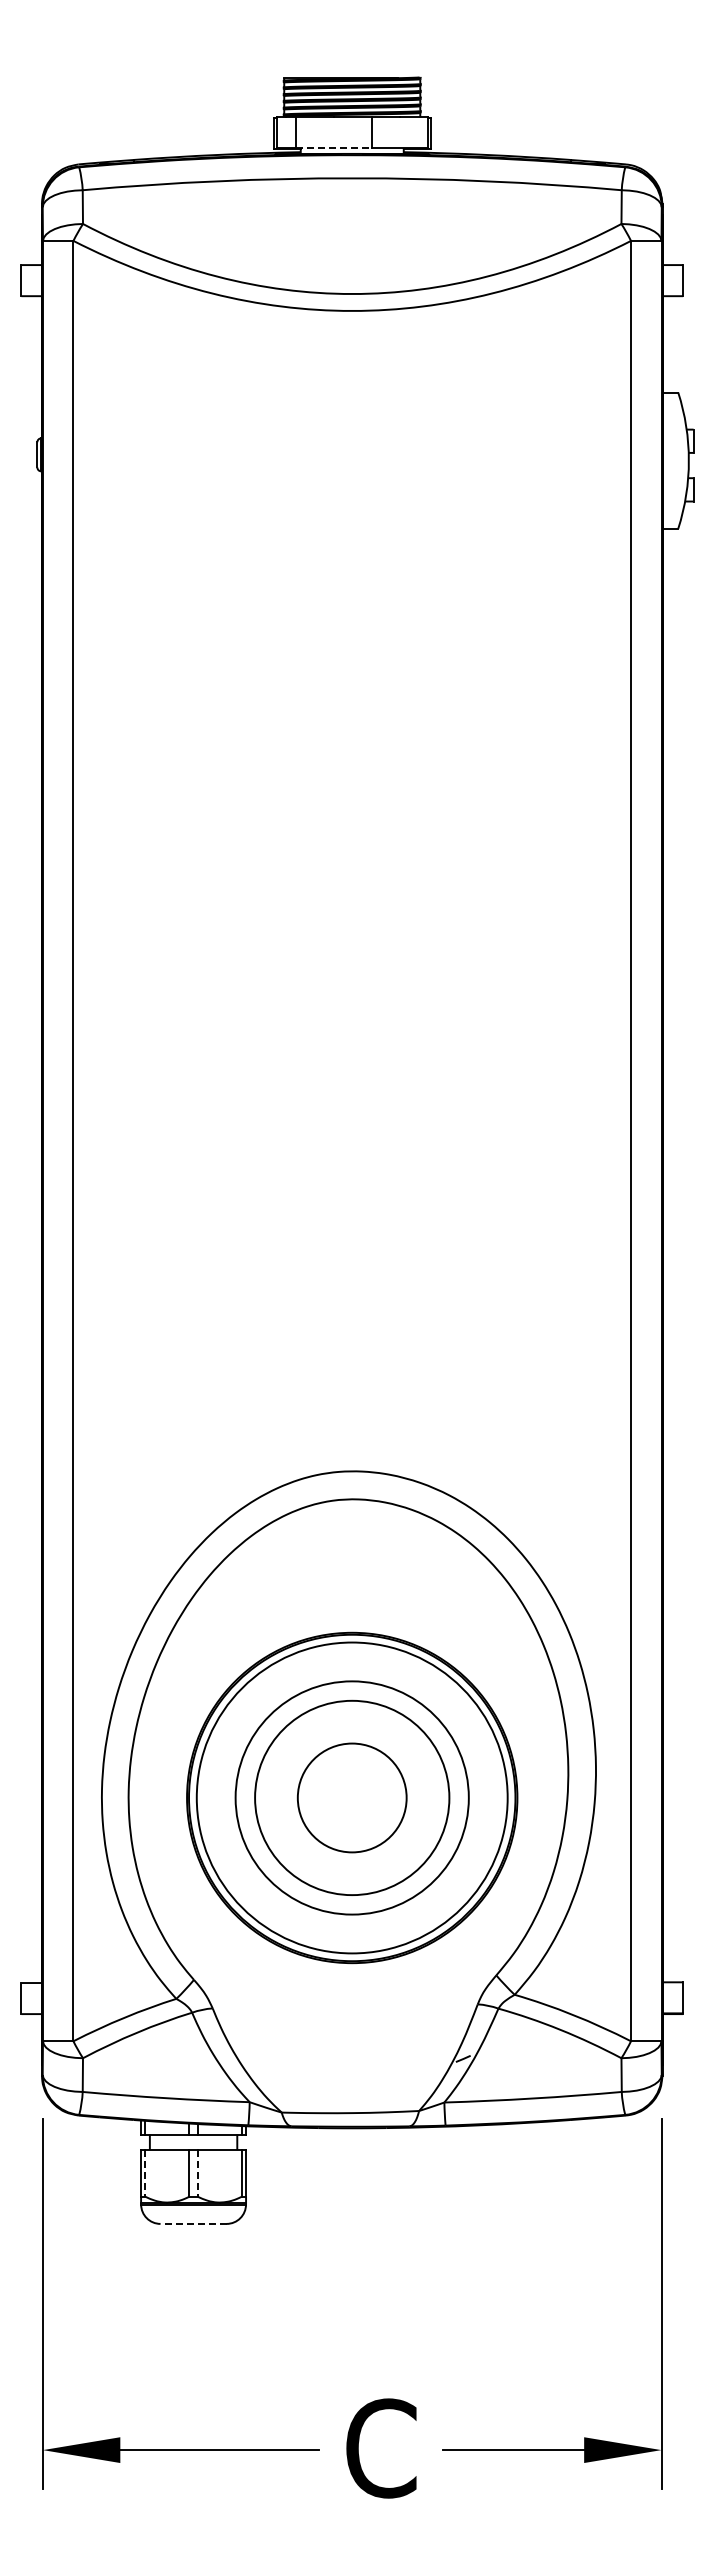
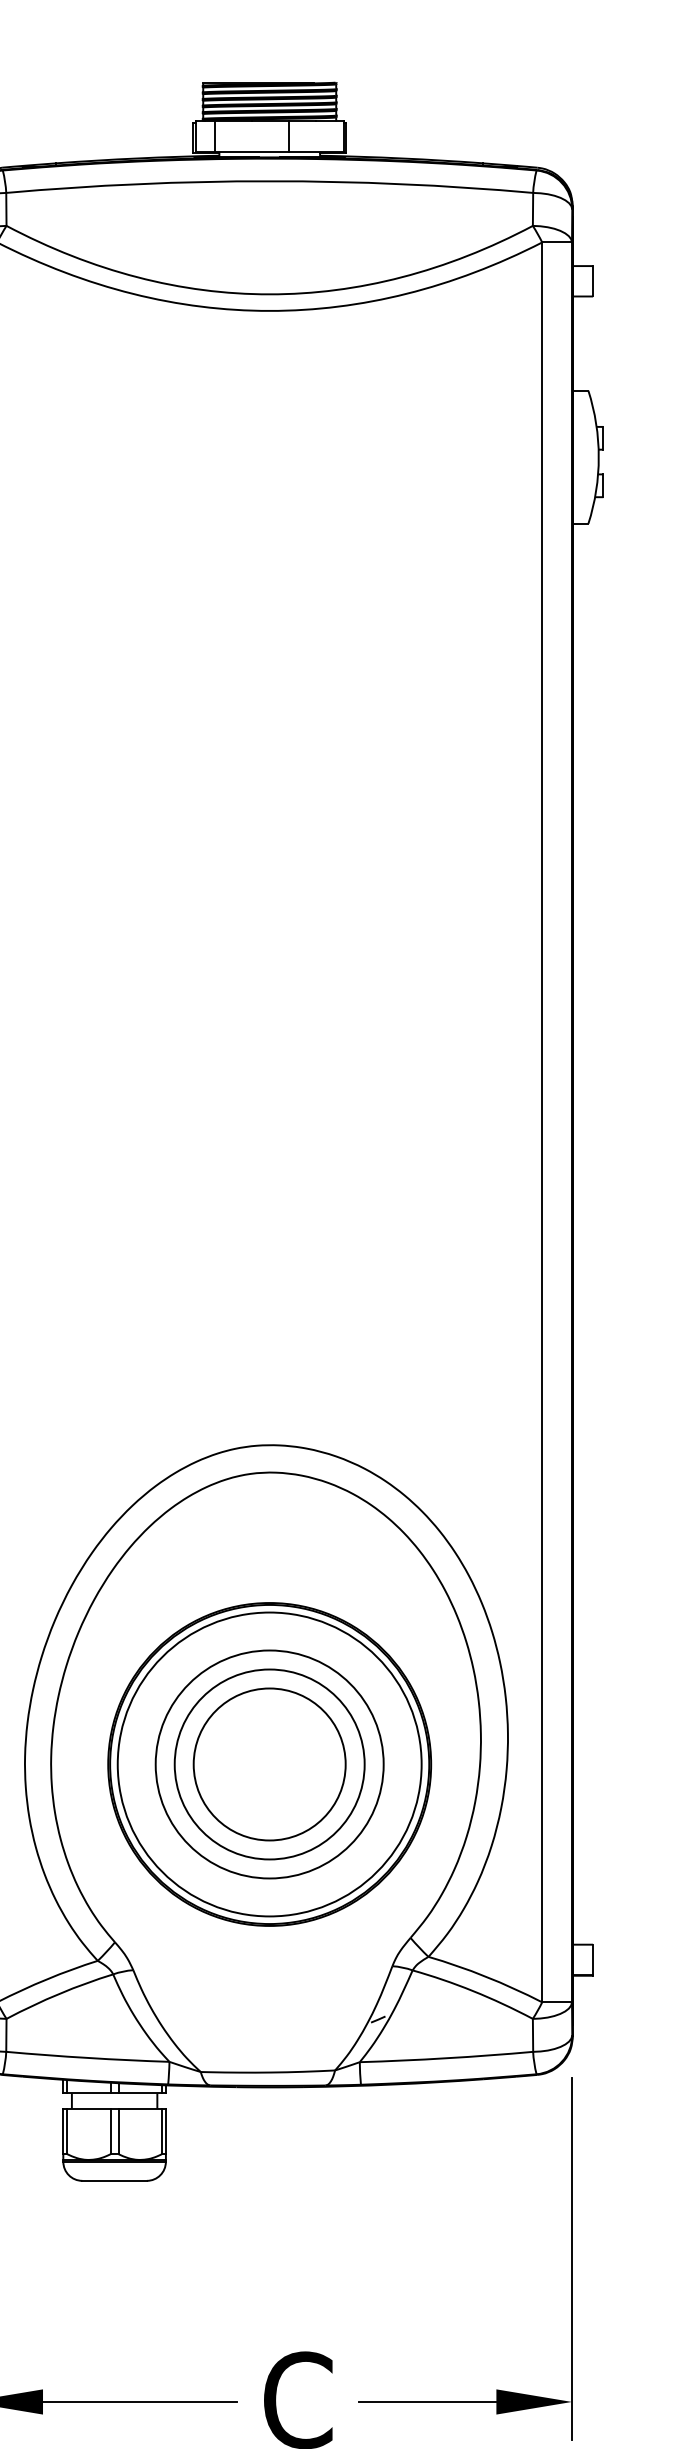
line: (333, 148) -> (251, 152), dashed -> solid
circle: (351, 1797) -> (268, 1764), size x1.43
line: (145, 2173) -> (67, 2131), dashed -> solid
line: (197, 2173) -> (118, 2131), dashed -> solid
line: (193, 2223) -> (114, 2180), dashed -> solid

